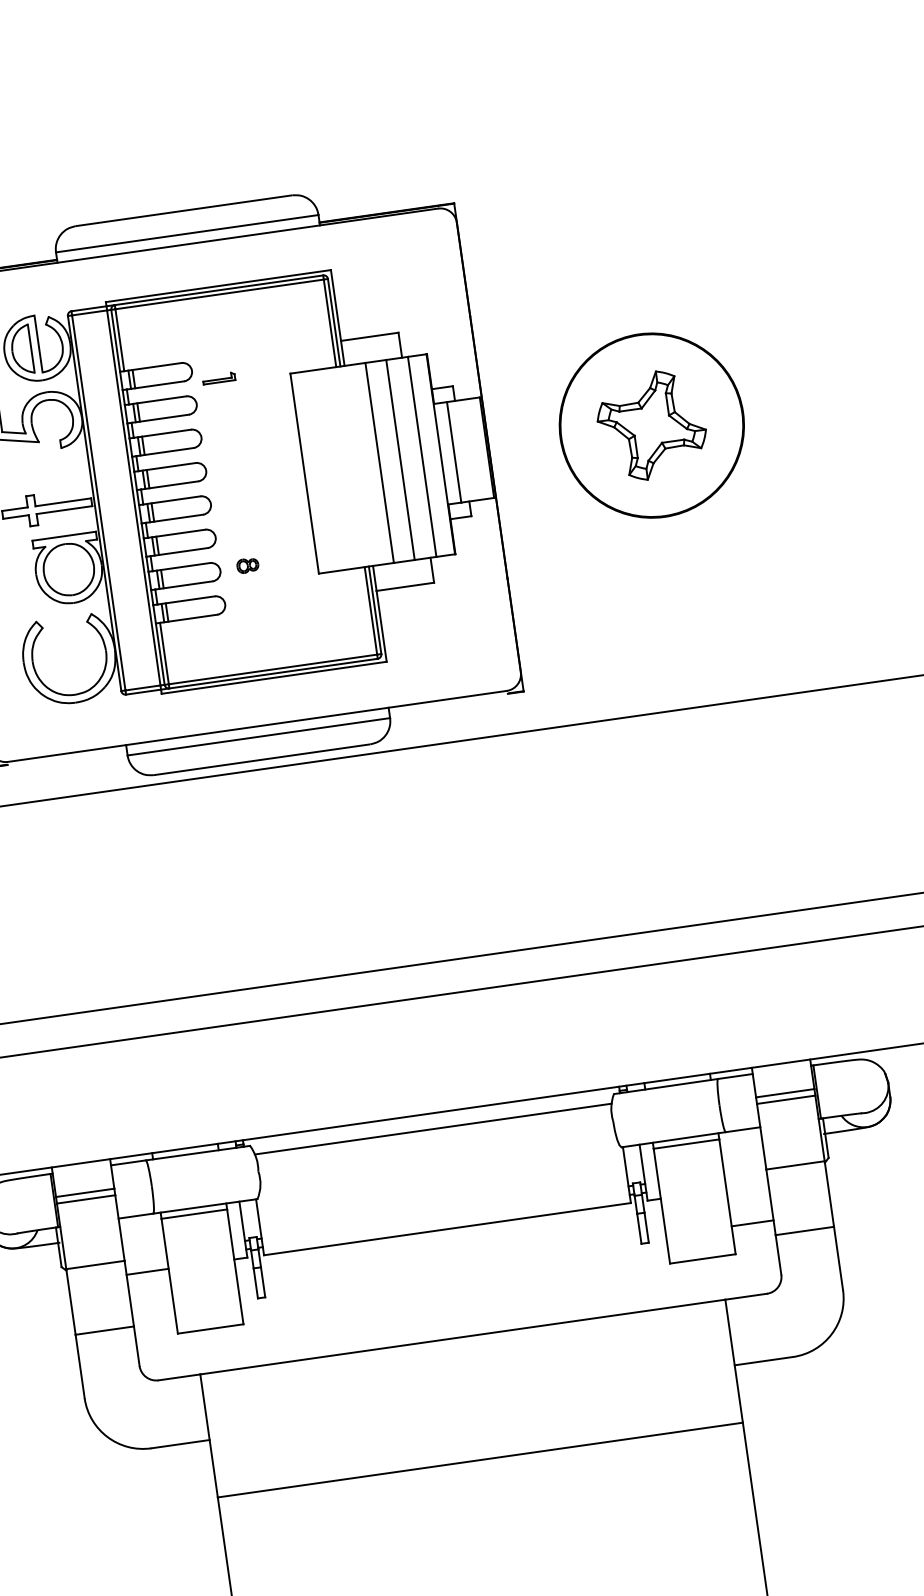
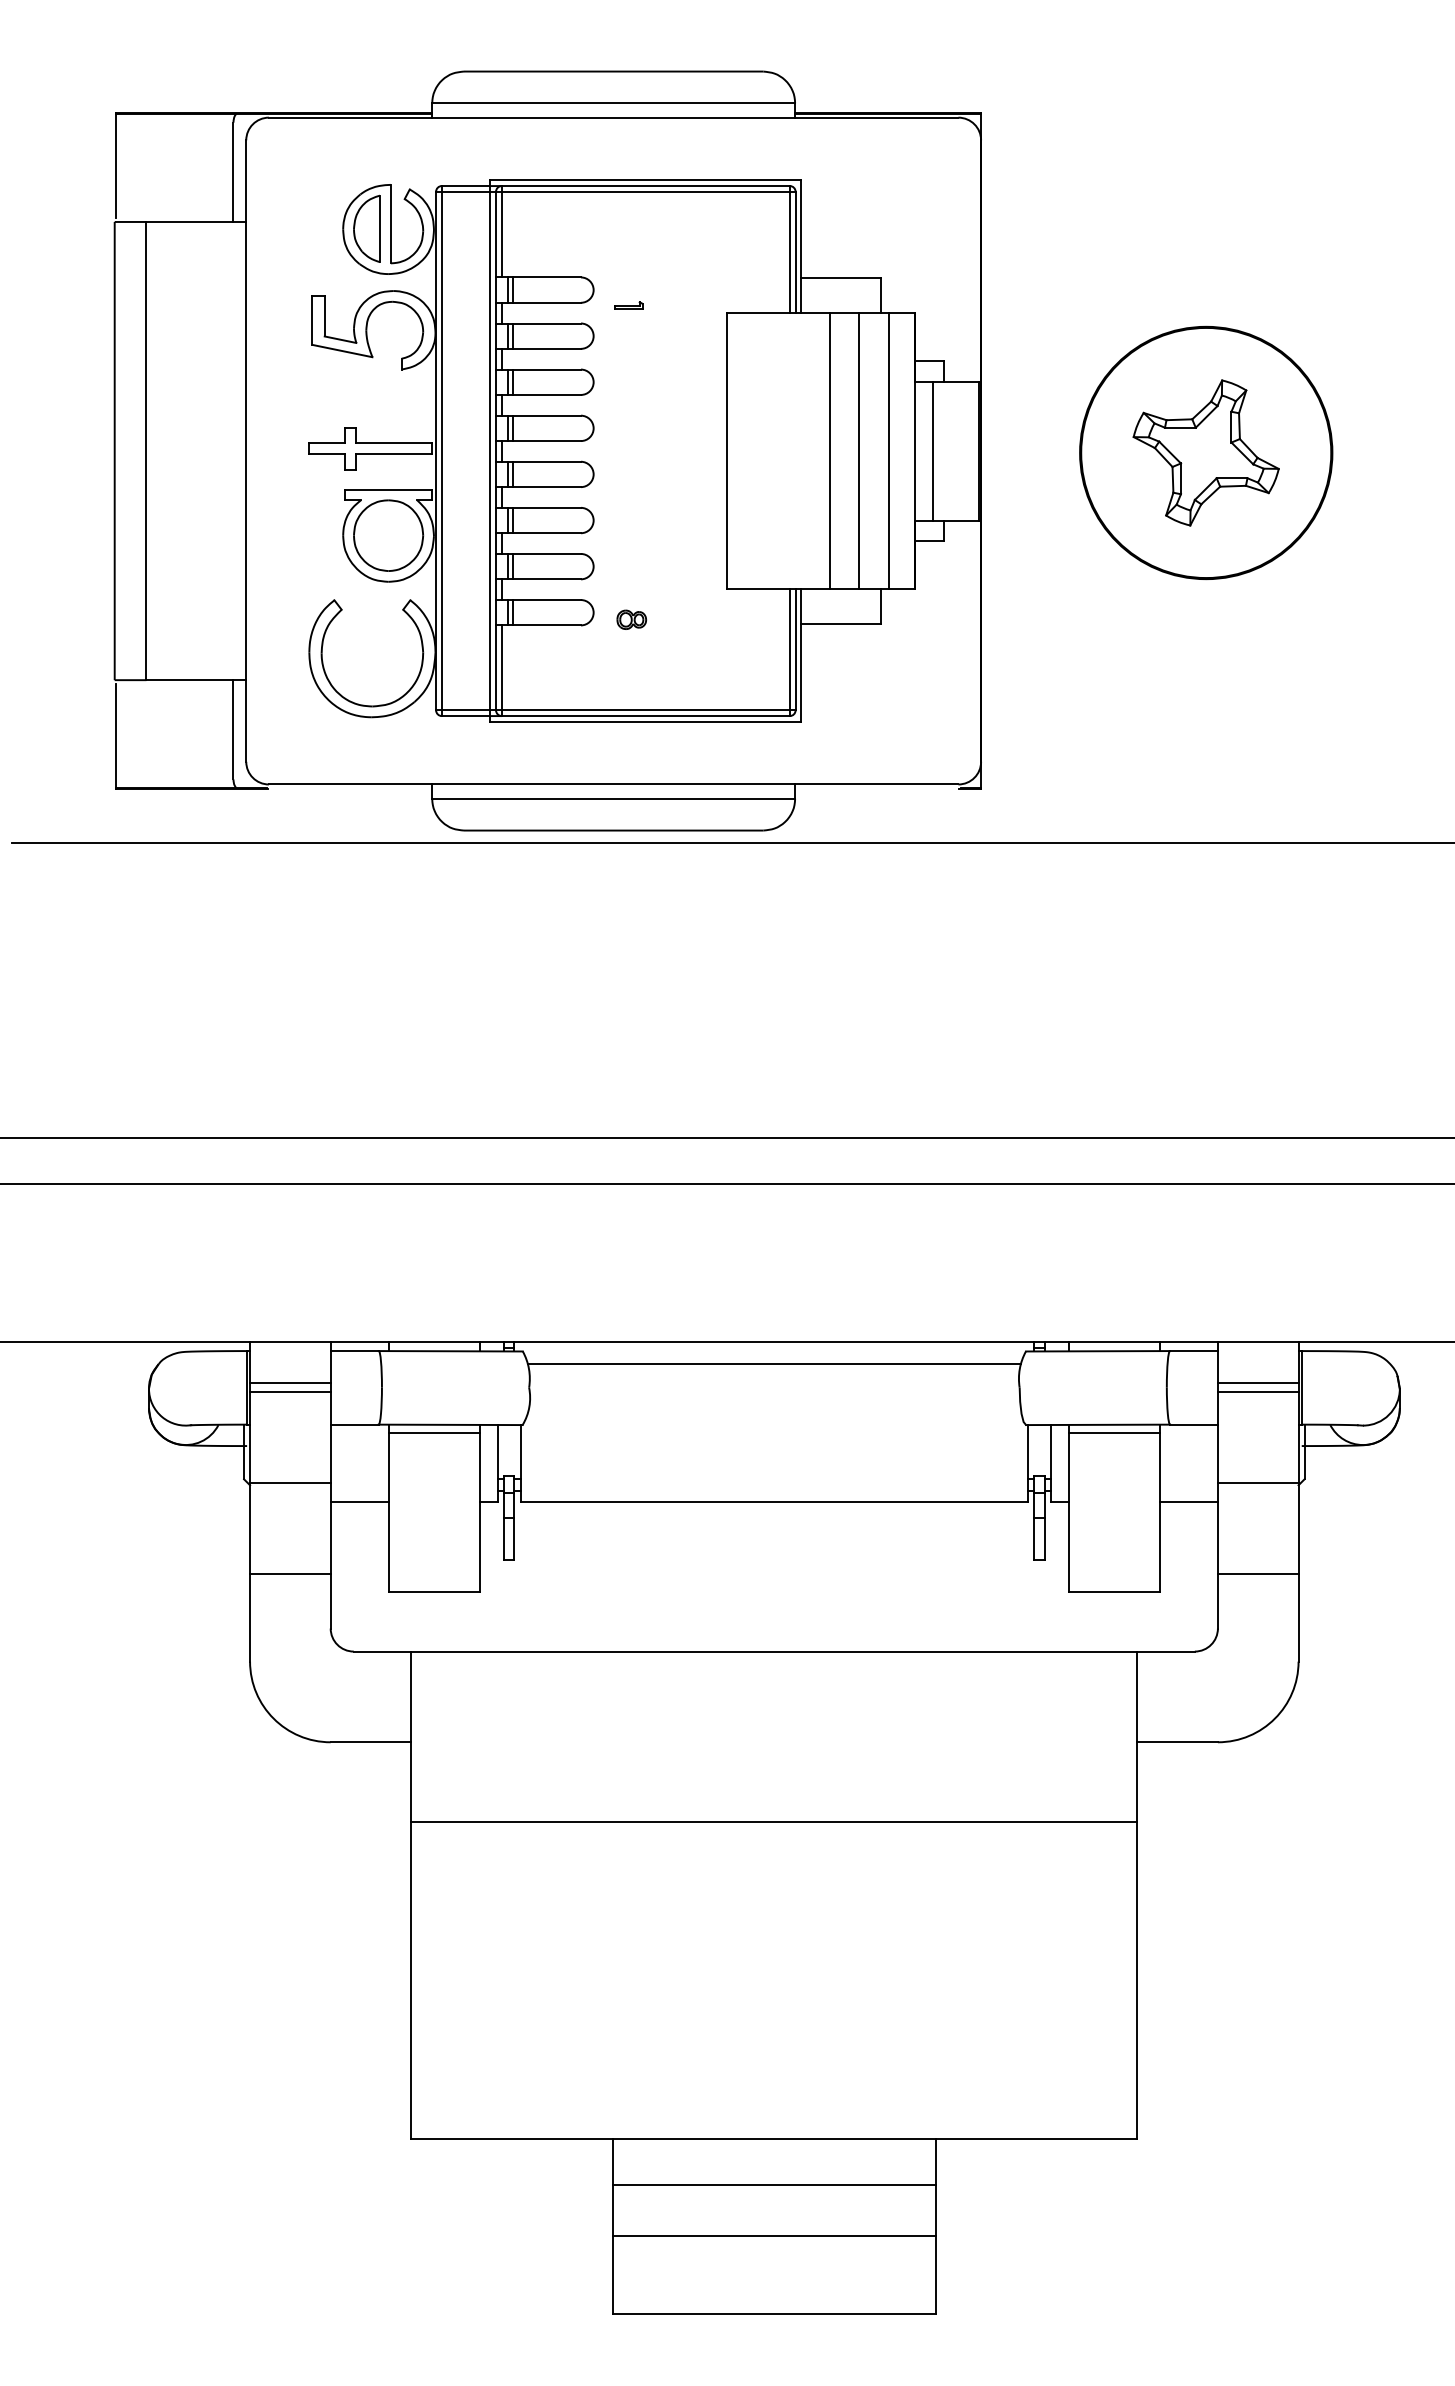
part: (218, 378) -> (628, 305), size x0.62
part: (247, 565) -> (631, 619), moved
line: (752, 1223) -> (1188, 1502), moved

